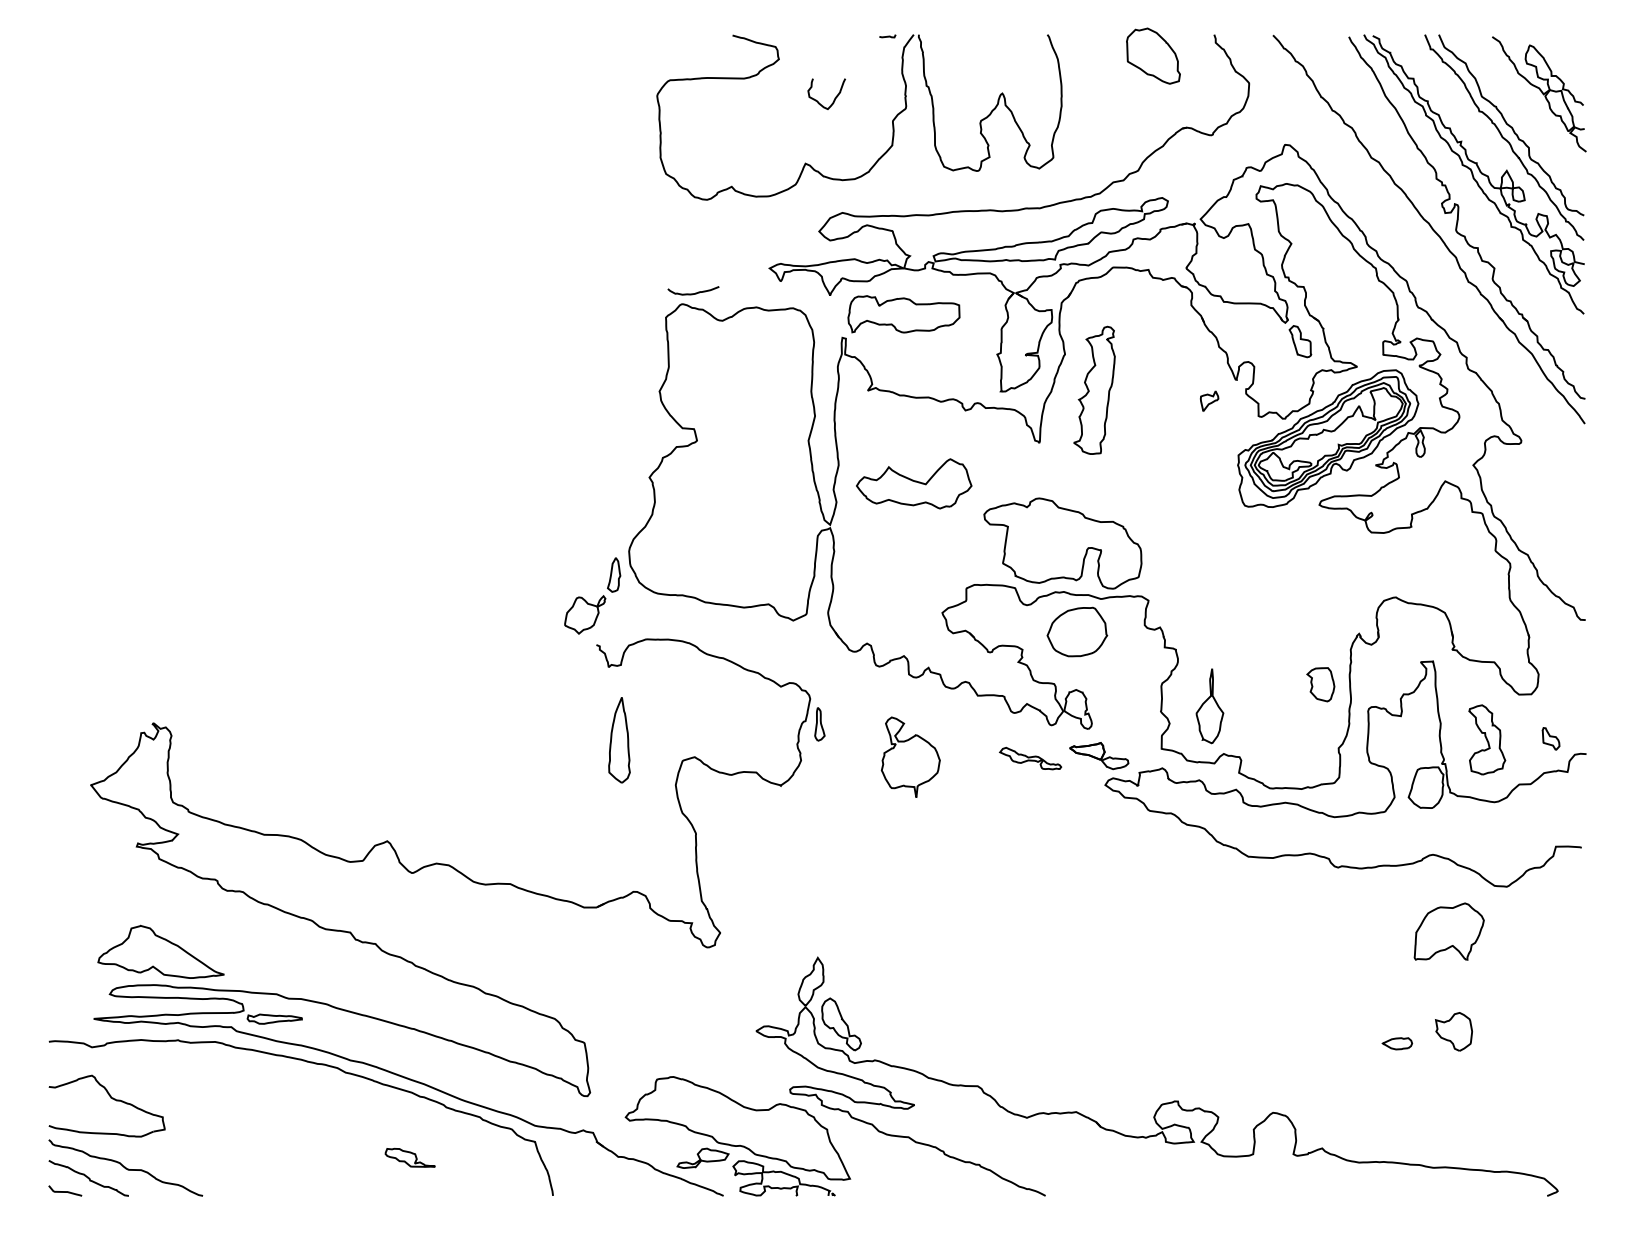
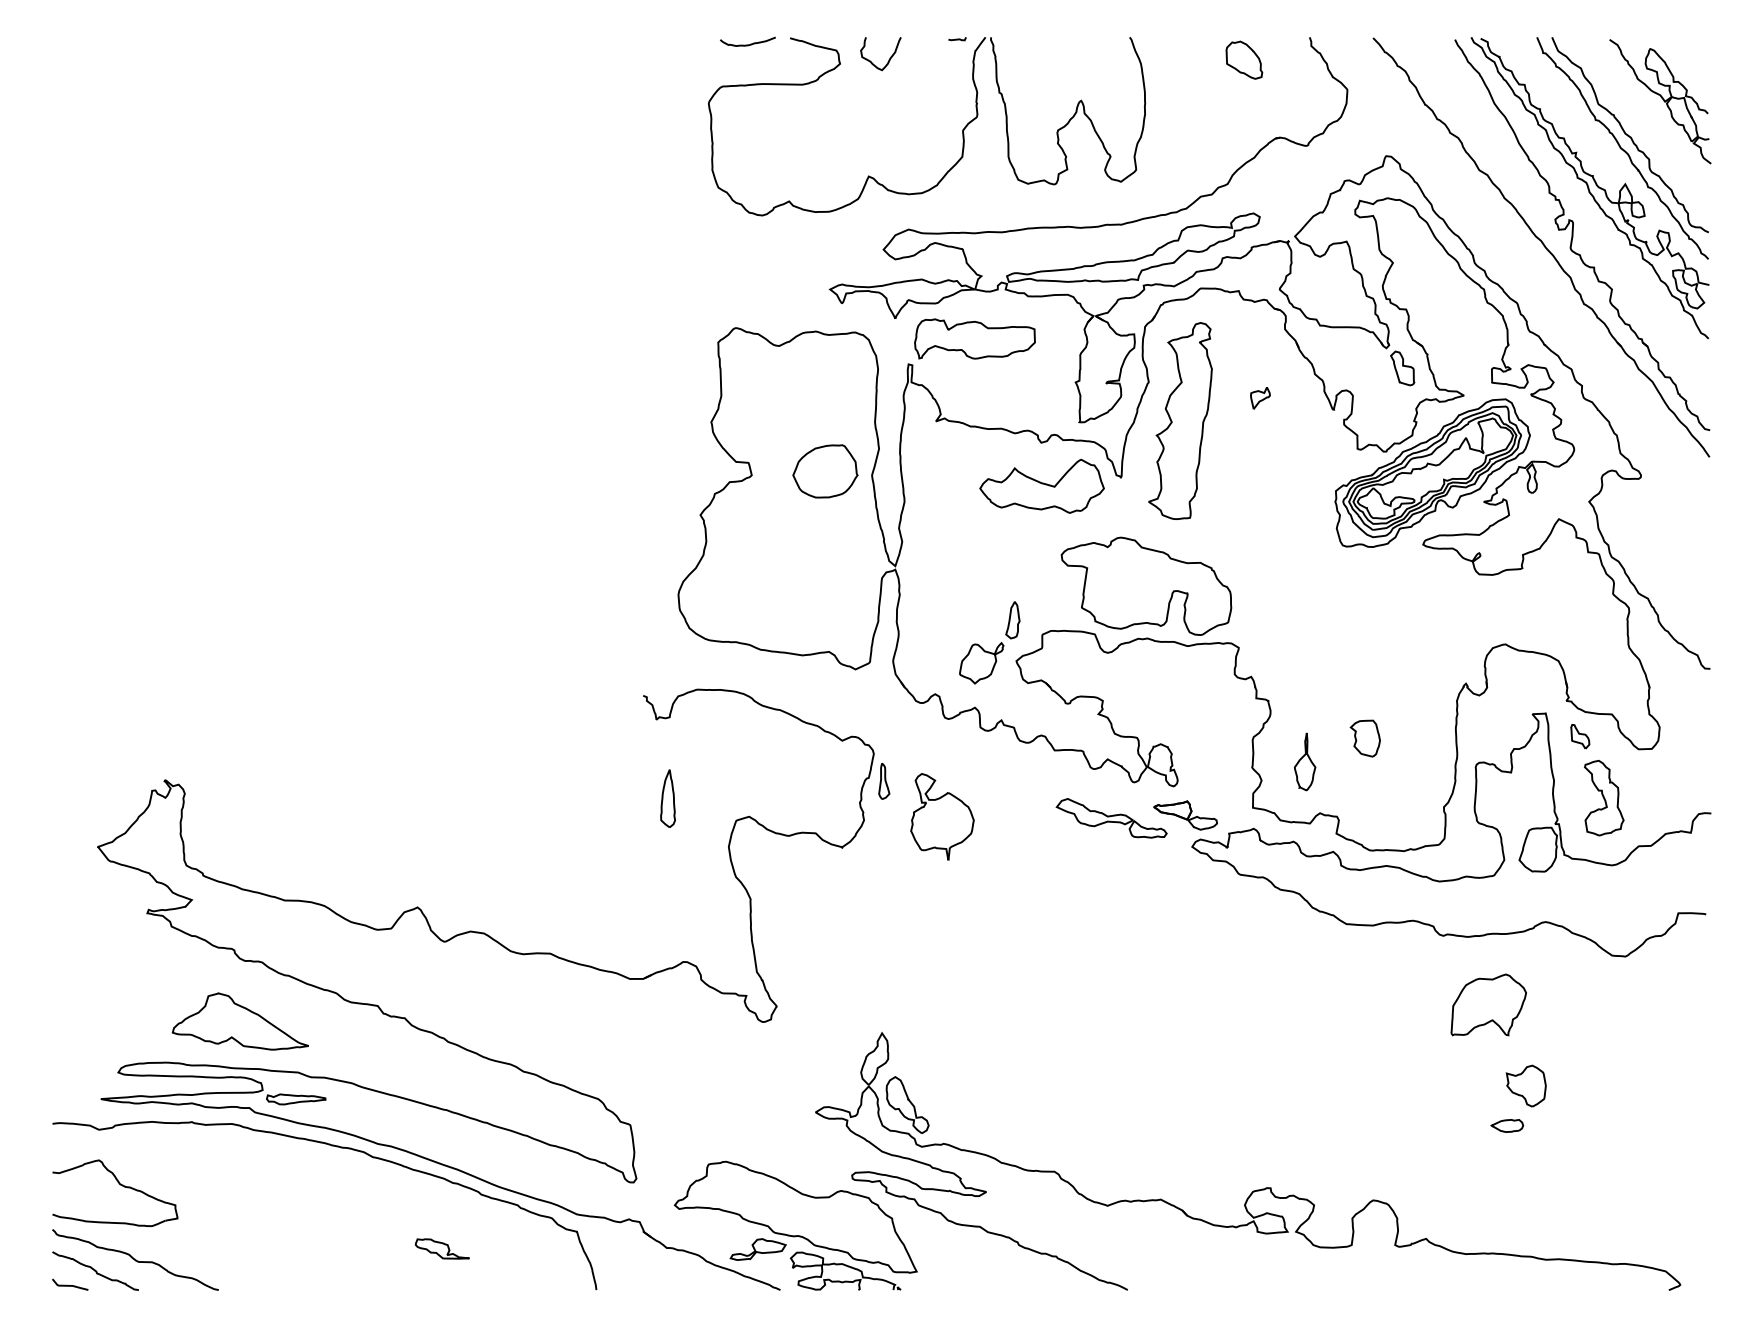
part: (1153, 55) -> (1244, 59), size x0.62
curve: (834, 98) -> (889, 58), moved
curve: (695, 292) -> (750, 43), moved
part: (1094, 390) -> (1180, 421), size x1.43
part: (1209, 400) -> (1260, 397), moved
part: (914, 483) -> (1042, 485), moved
part: (586, 600) -> (983, 647), moved
part: (1077, 631) -> (825, 470), moved
part: (1320, 684) -> (1364, 738), moved
part: (1209, 706) -> (1304, 762), size x0.71
part: (1550, 738) -> (1579, 736), moved
part: (619, 740) -> (668, 798), size x0.62
part: (910, 756) -> (942, 816), moved
part: (1030, 758) -> (1111, 818), size x1.67
part: (1448, 931) -> (1487, 1004), moved
part: (160, 951) -> (239, 1021), moved
part: (1453, 1031) -> (1525, 1085), moved

